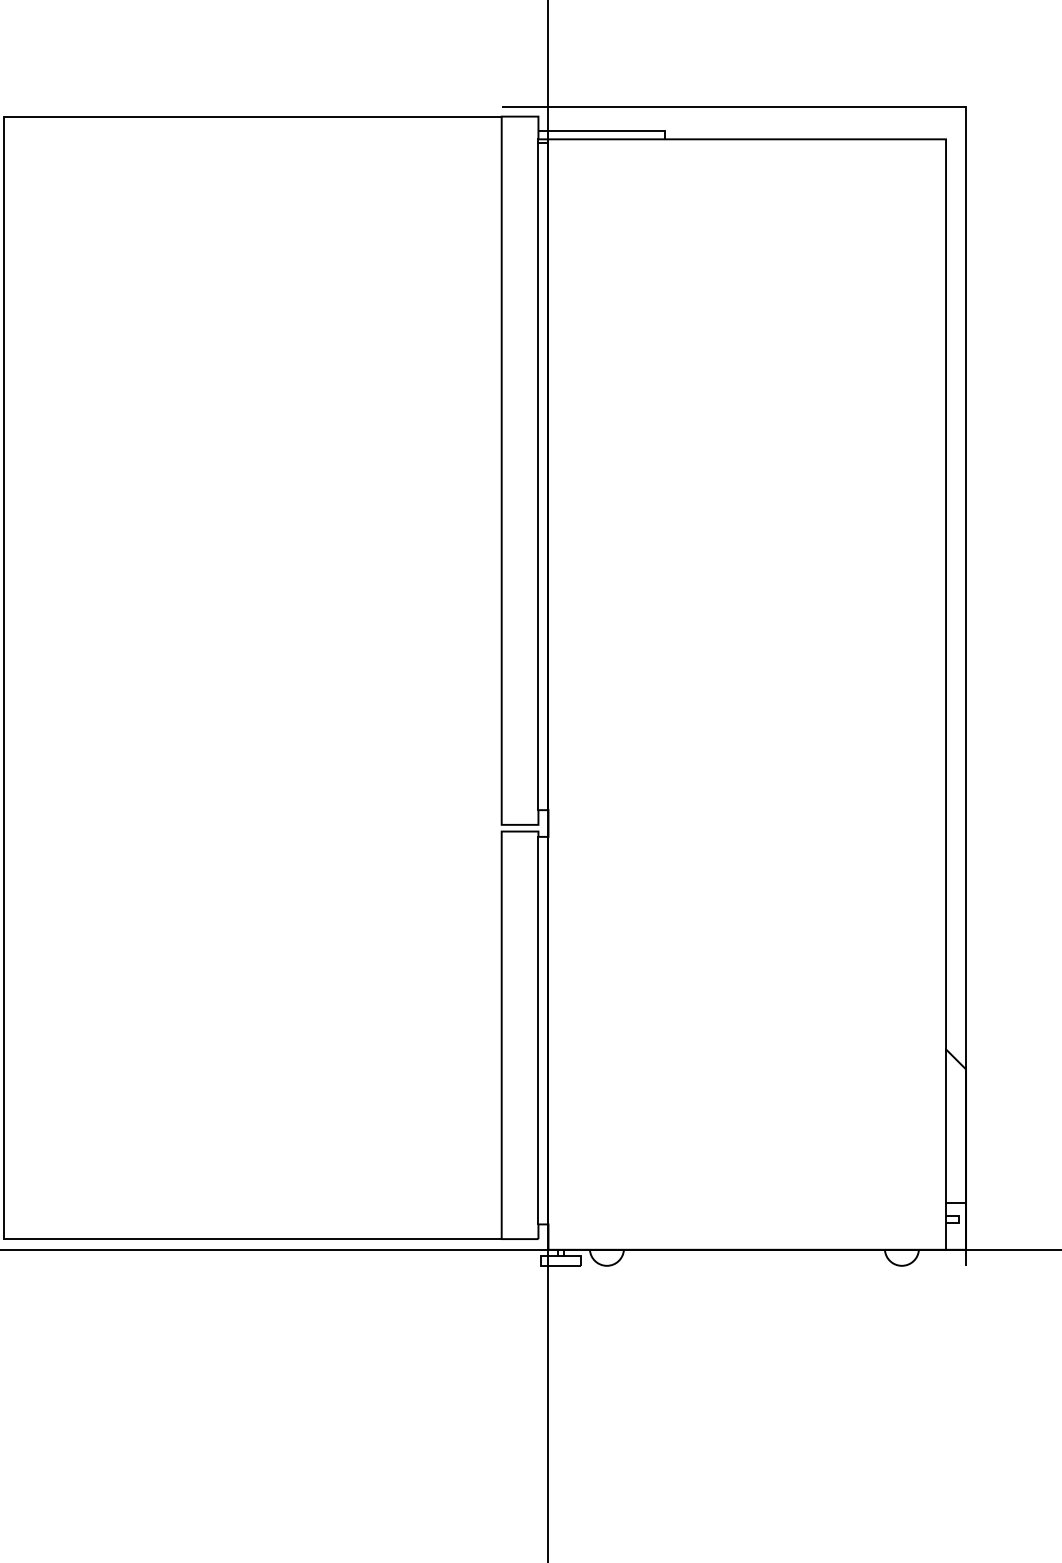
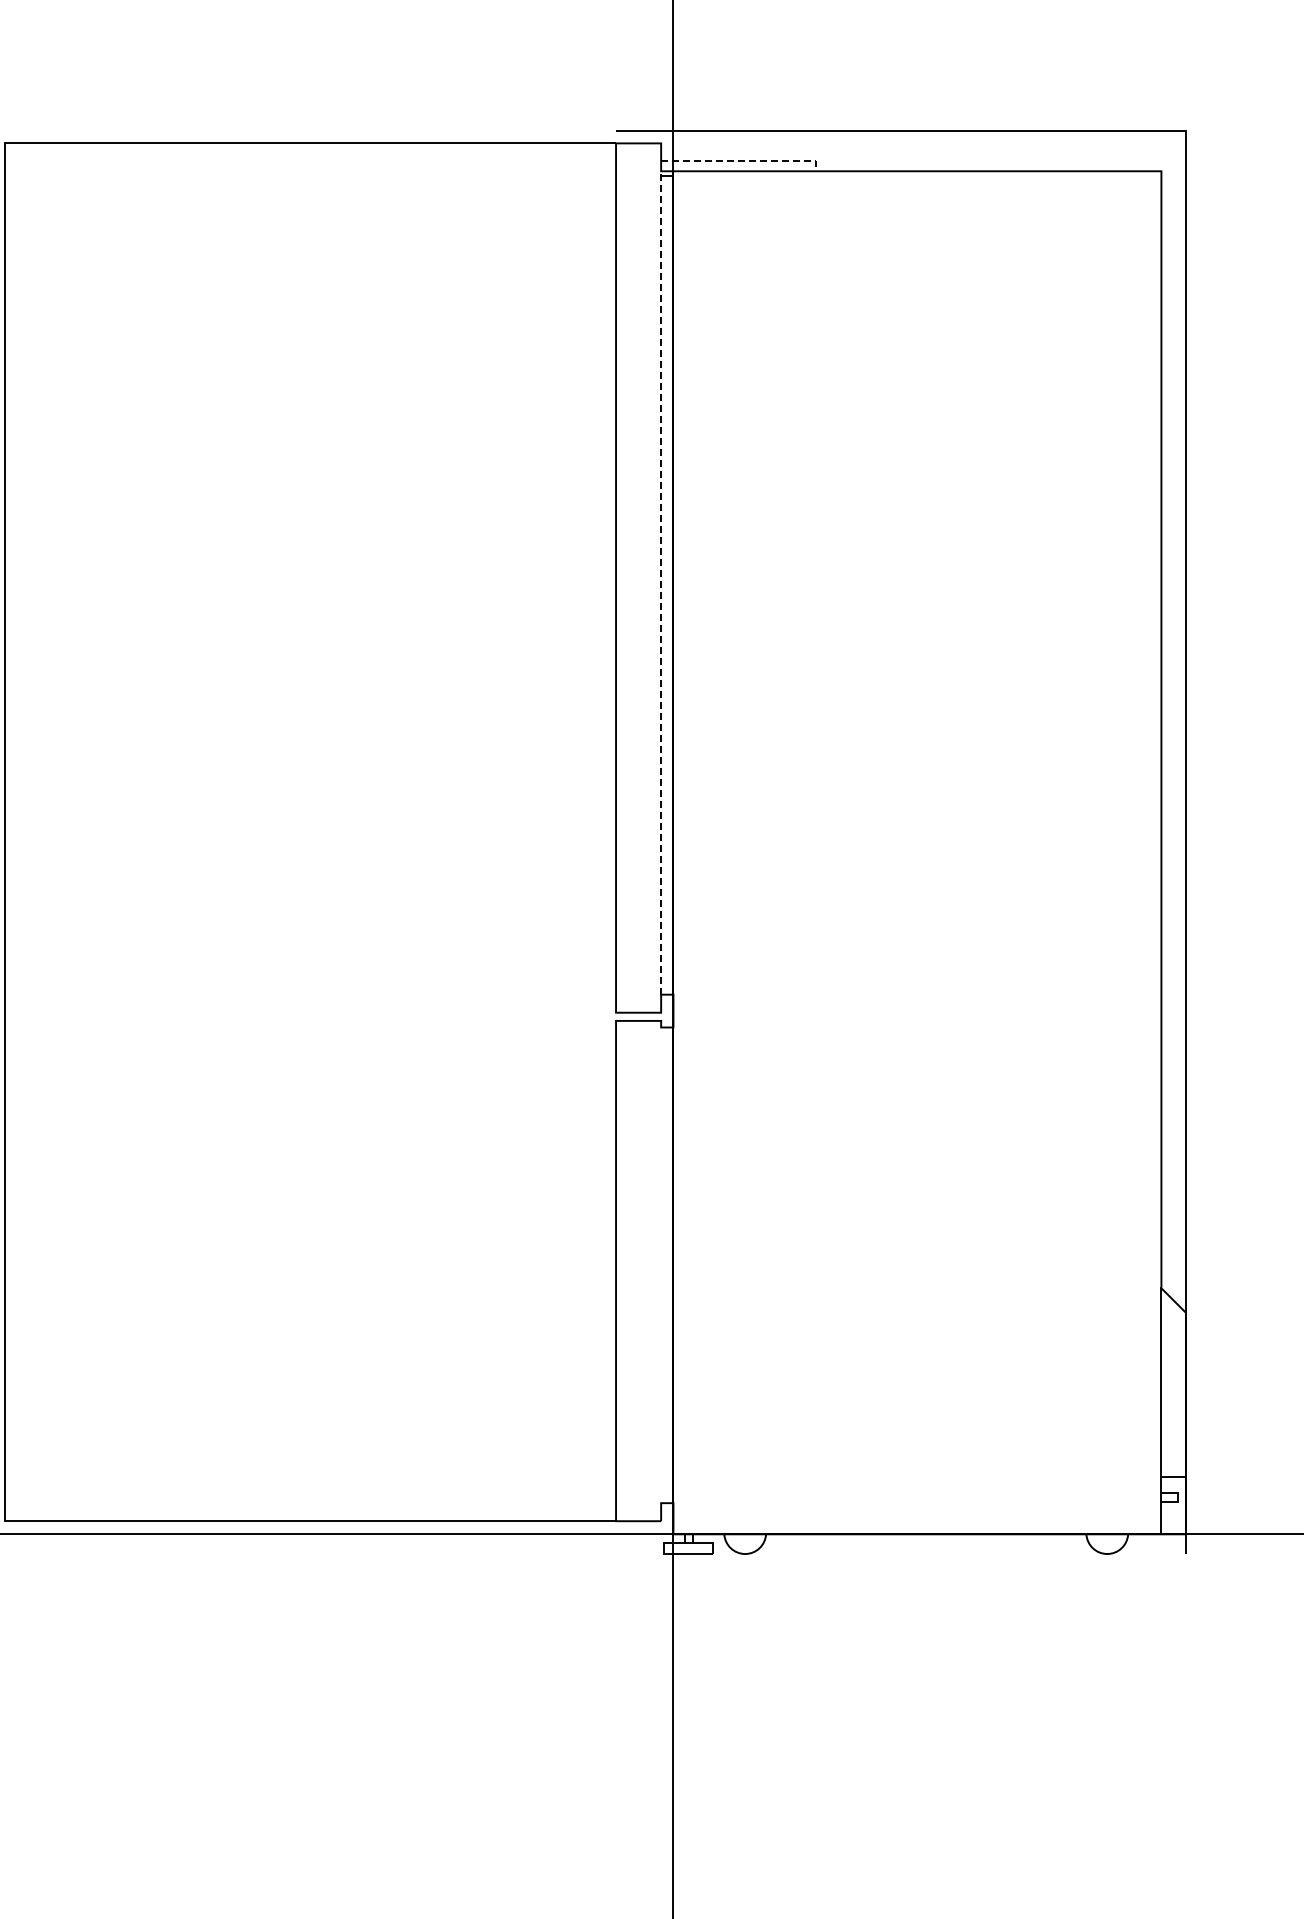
line: (606, 131) -> (744, 161), solid -> dashed
line: (538, 474) -> (661, 582), solid -> dashed
line: (538, 1030) -> (661, 1265), removed

